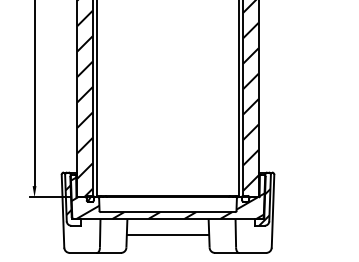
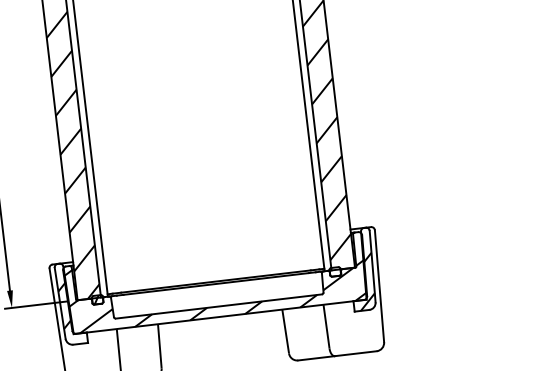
line: (167, 234) -> (222, 340), removed

